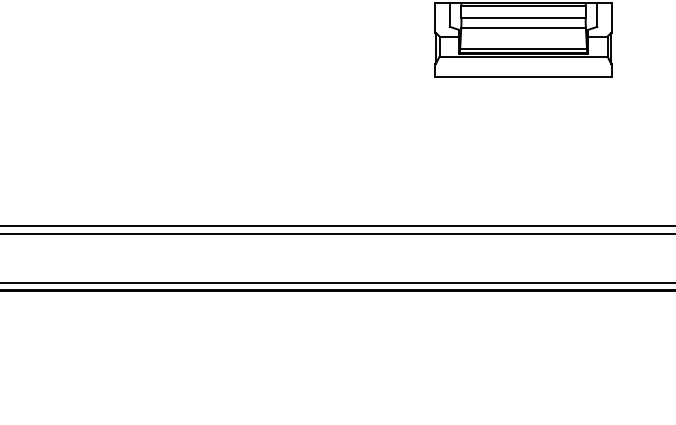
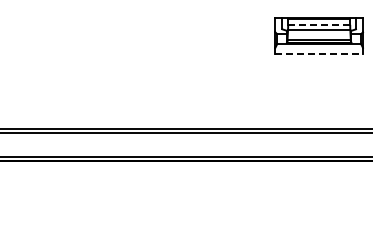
line: (524, 17) -> (319, 24), solid -> dashed
line: (524, 77) -> (319, 54), solid -> dashed

